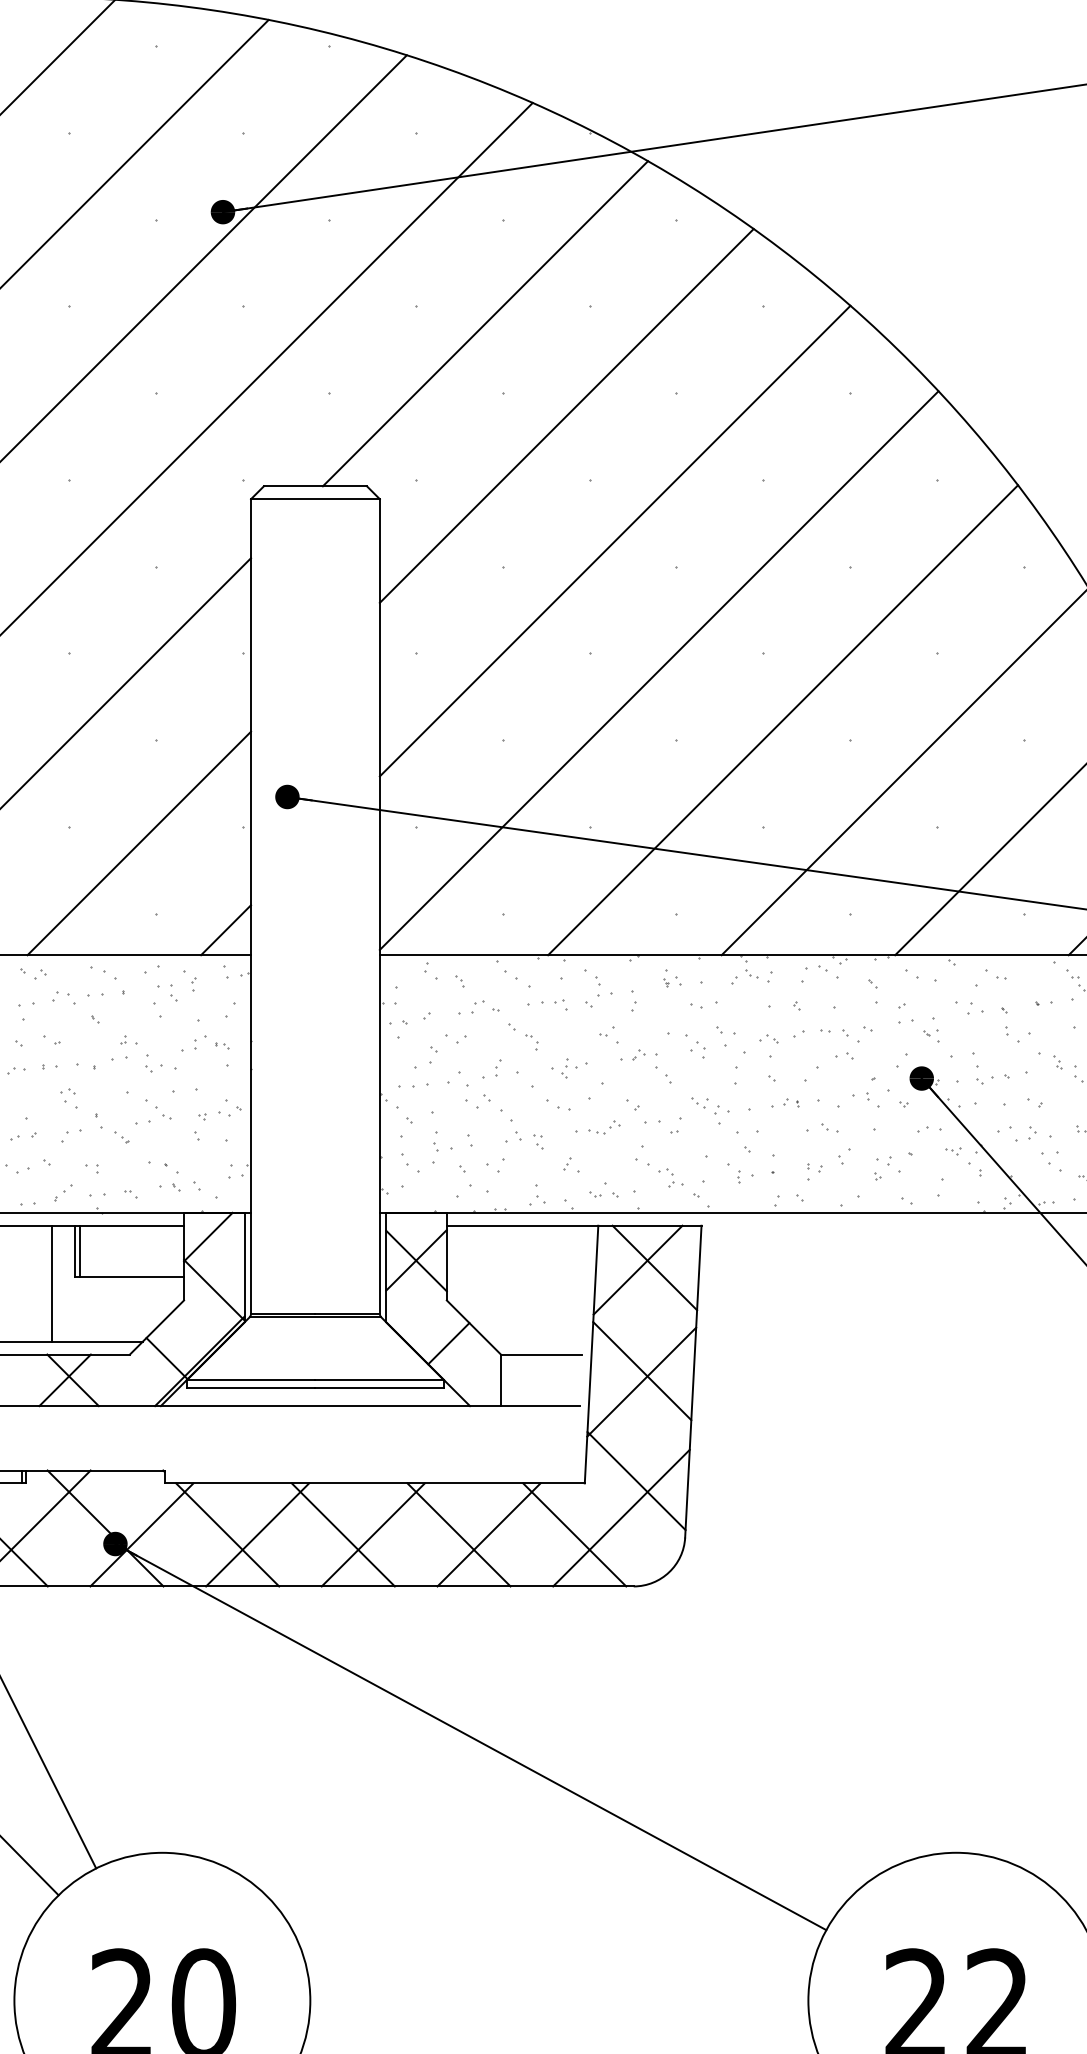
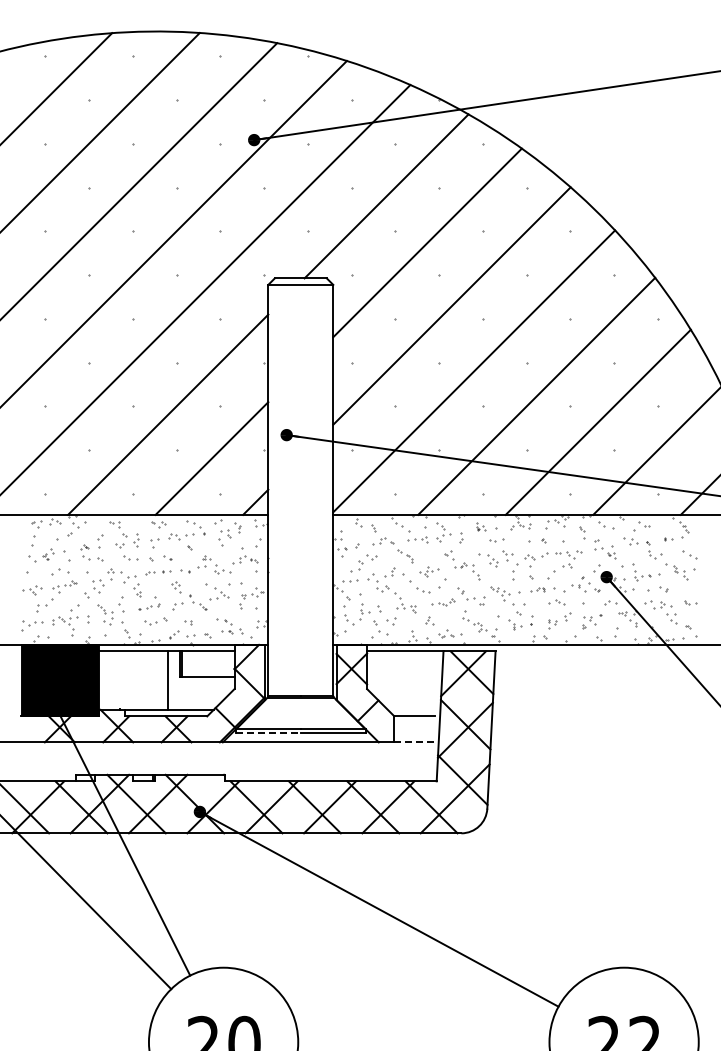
line: (251, 1388) -> (268, 733), solid -> dashed
line: (540, 1406) -> (414, 742), solid -> dashed

